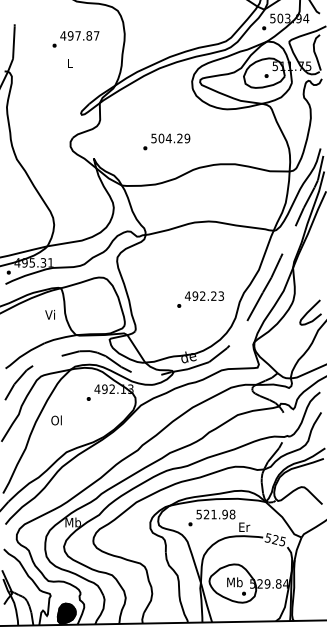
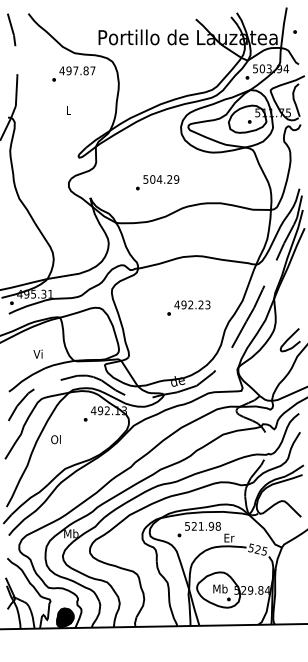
text: (75, 38) -> (73, 73), moved
text: (200, 298) -> (188, 307), moved
text: (49, 314) -> (37, 353), moved

